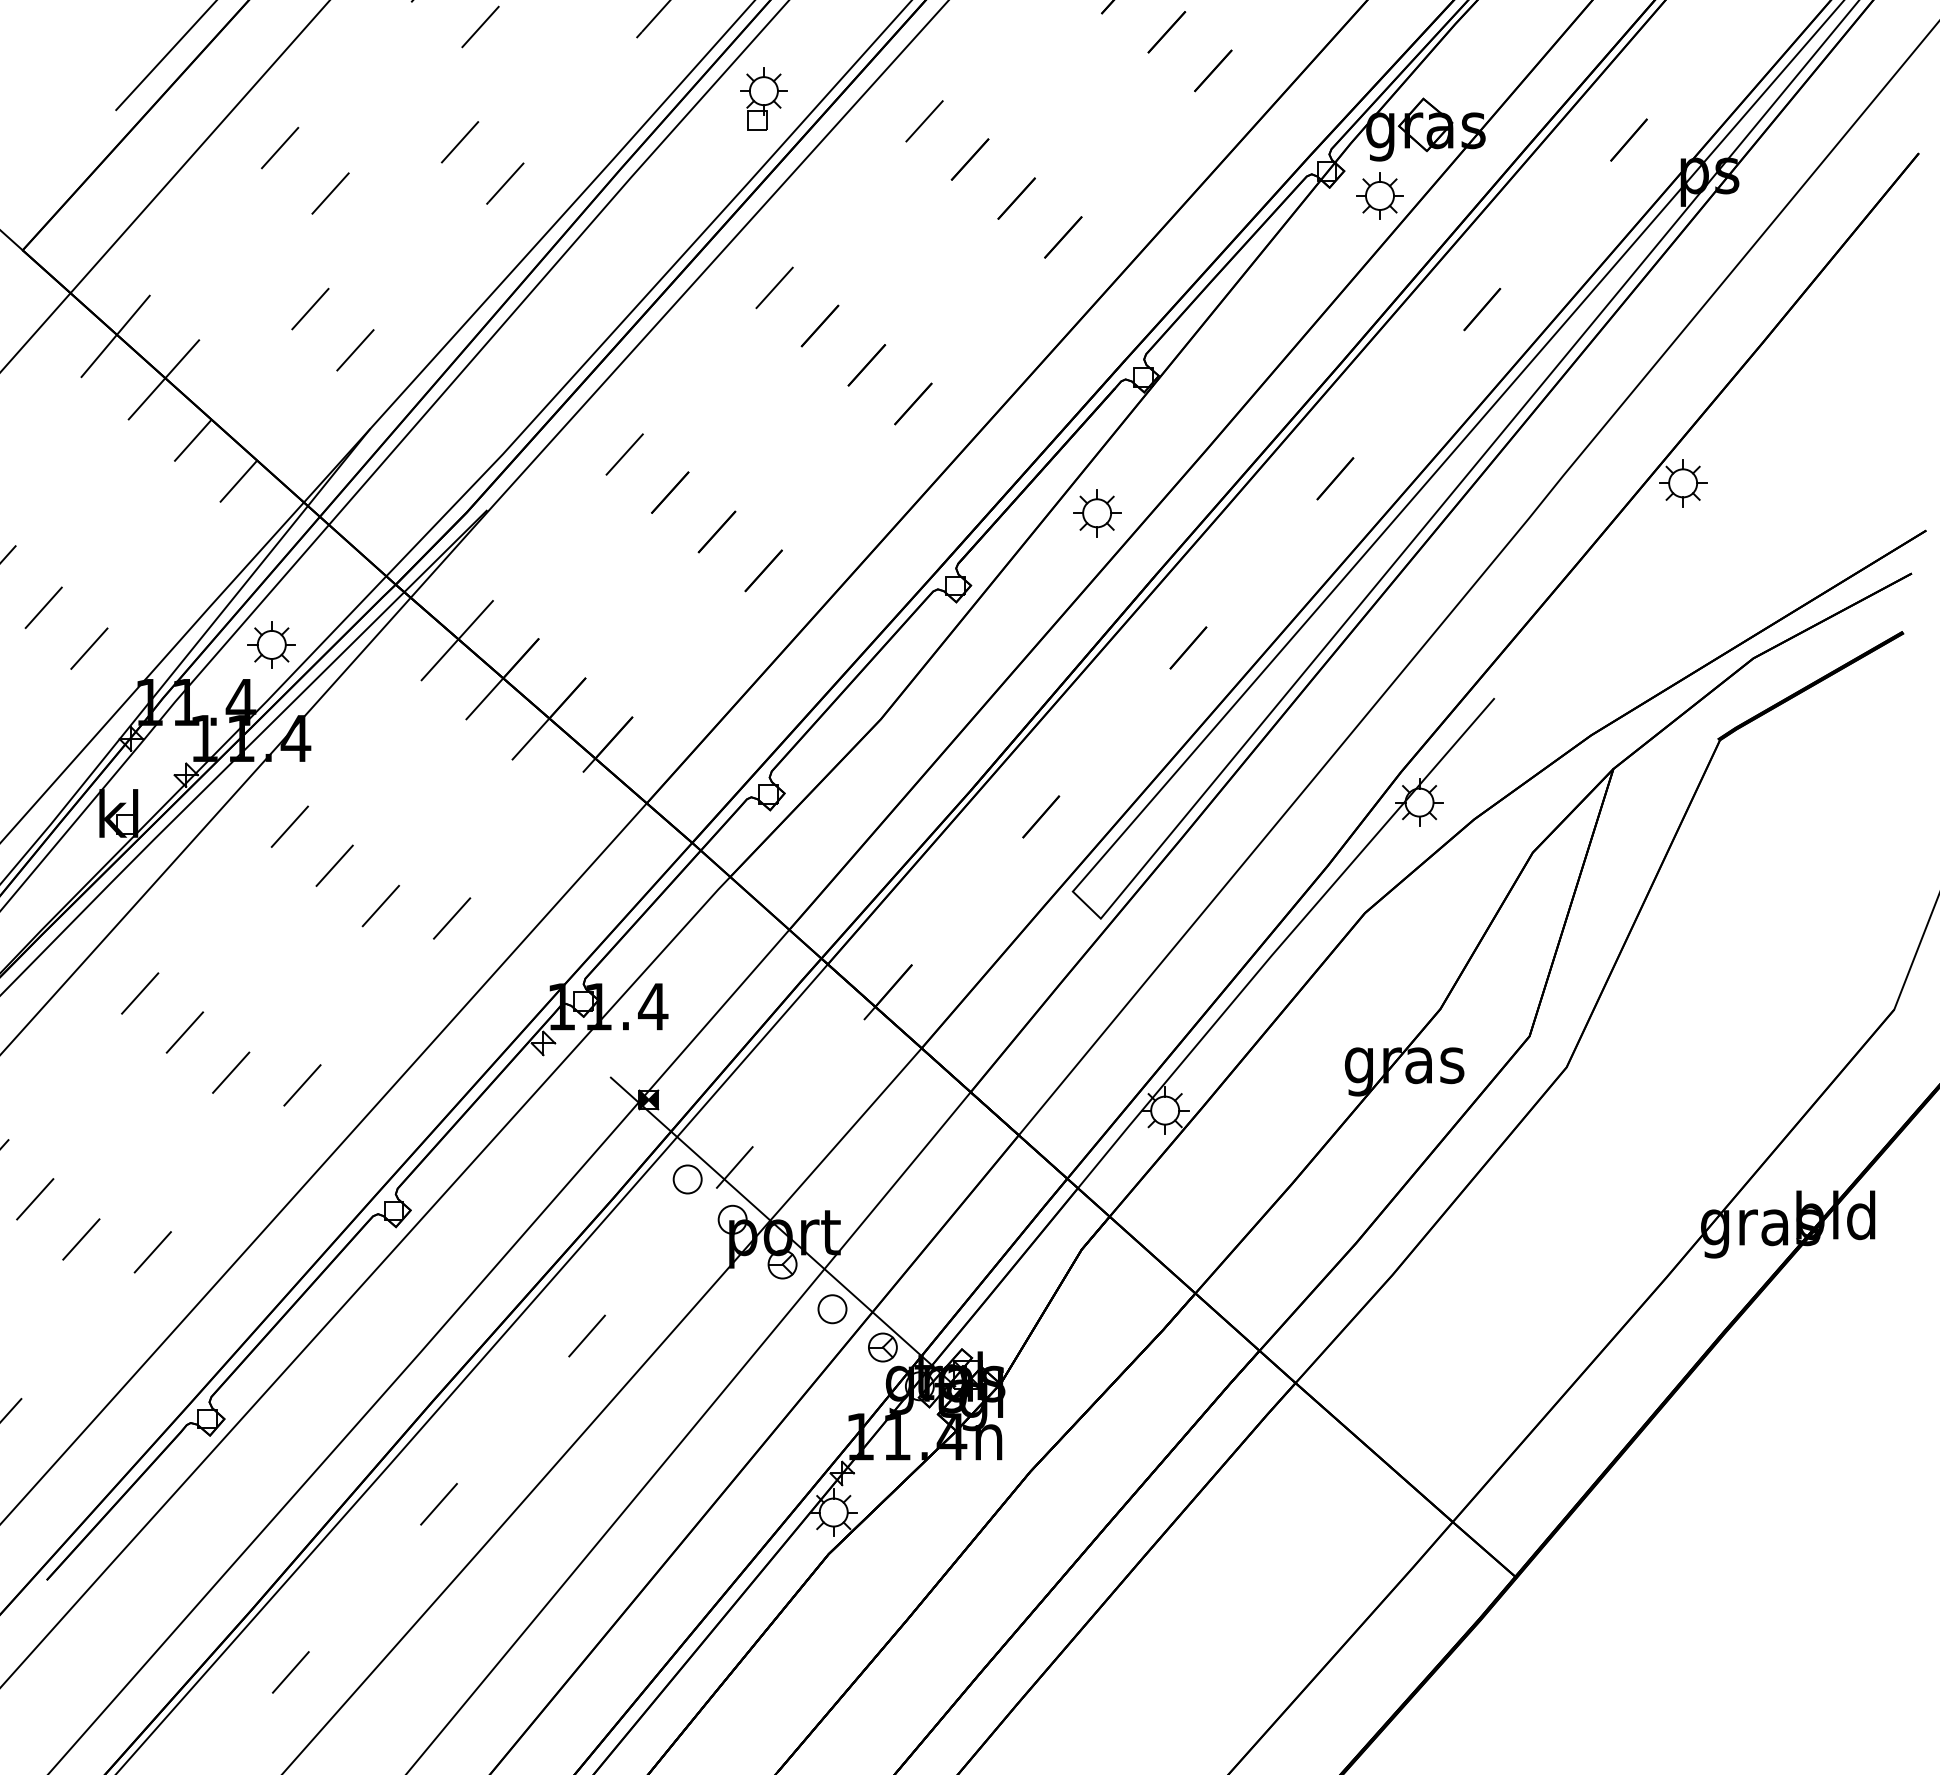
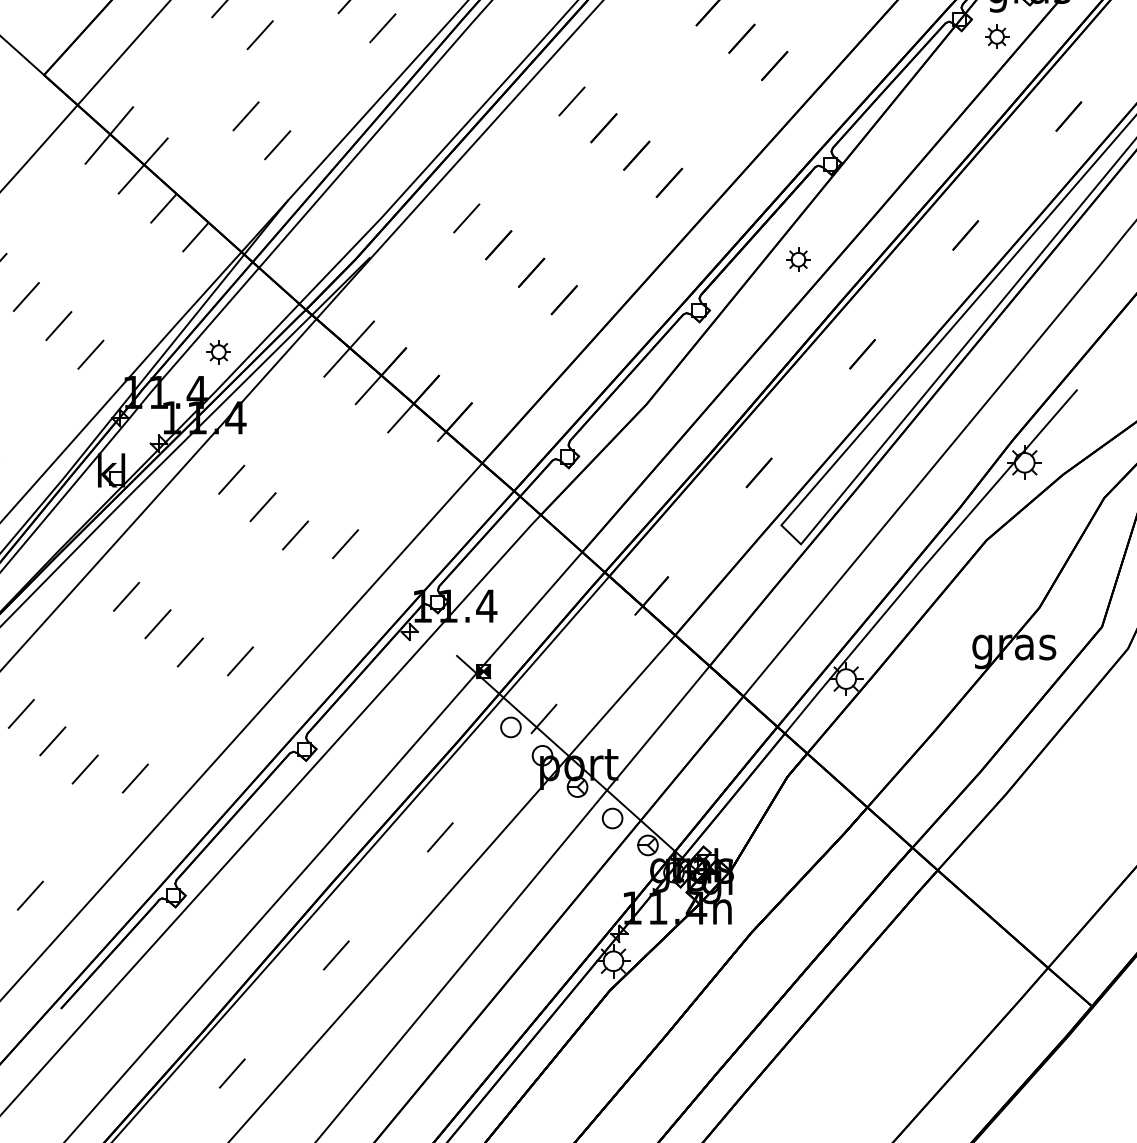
part: (1379, 195) -> (996, 36), size x0.7
part: (1097, 513) -> (798, 259), size x0.7
part: (271, 644) -> (218, 351), size x0.7

